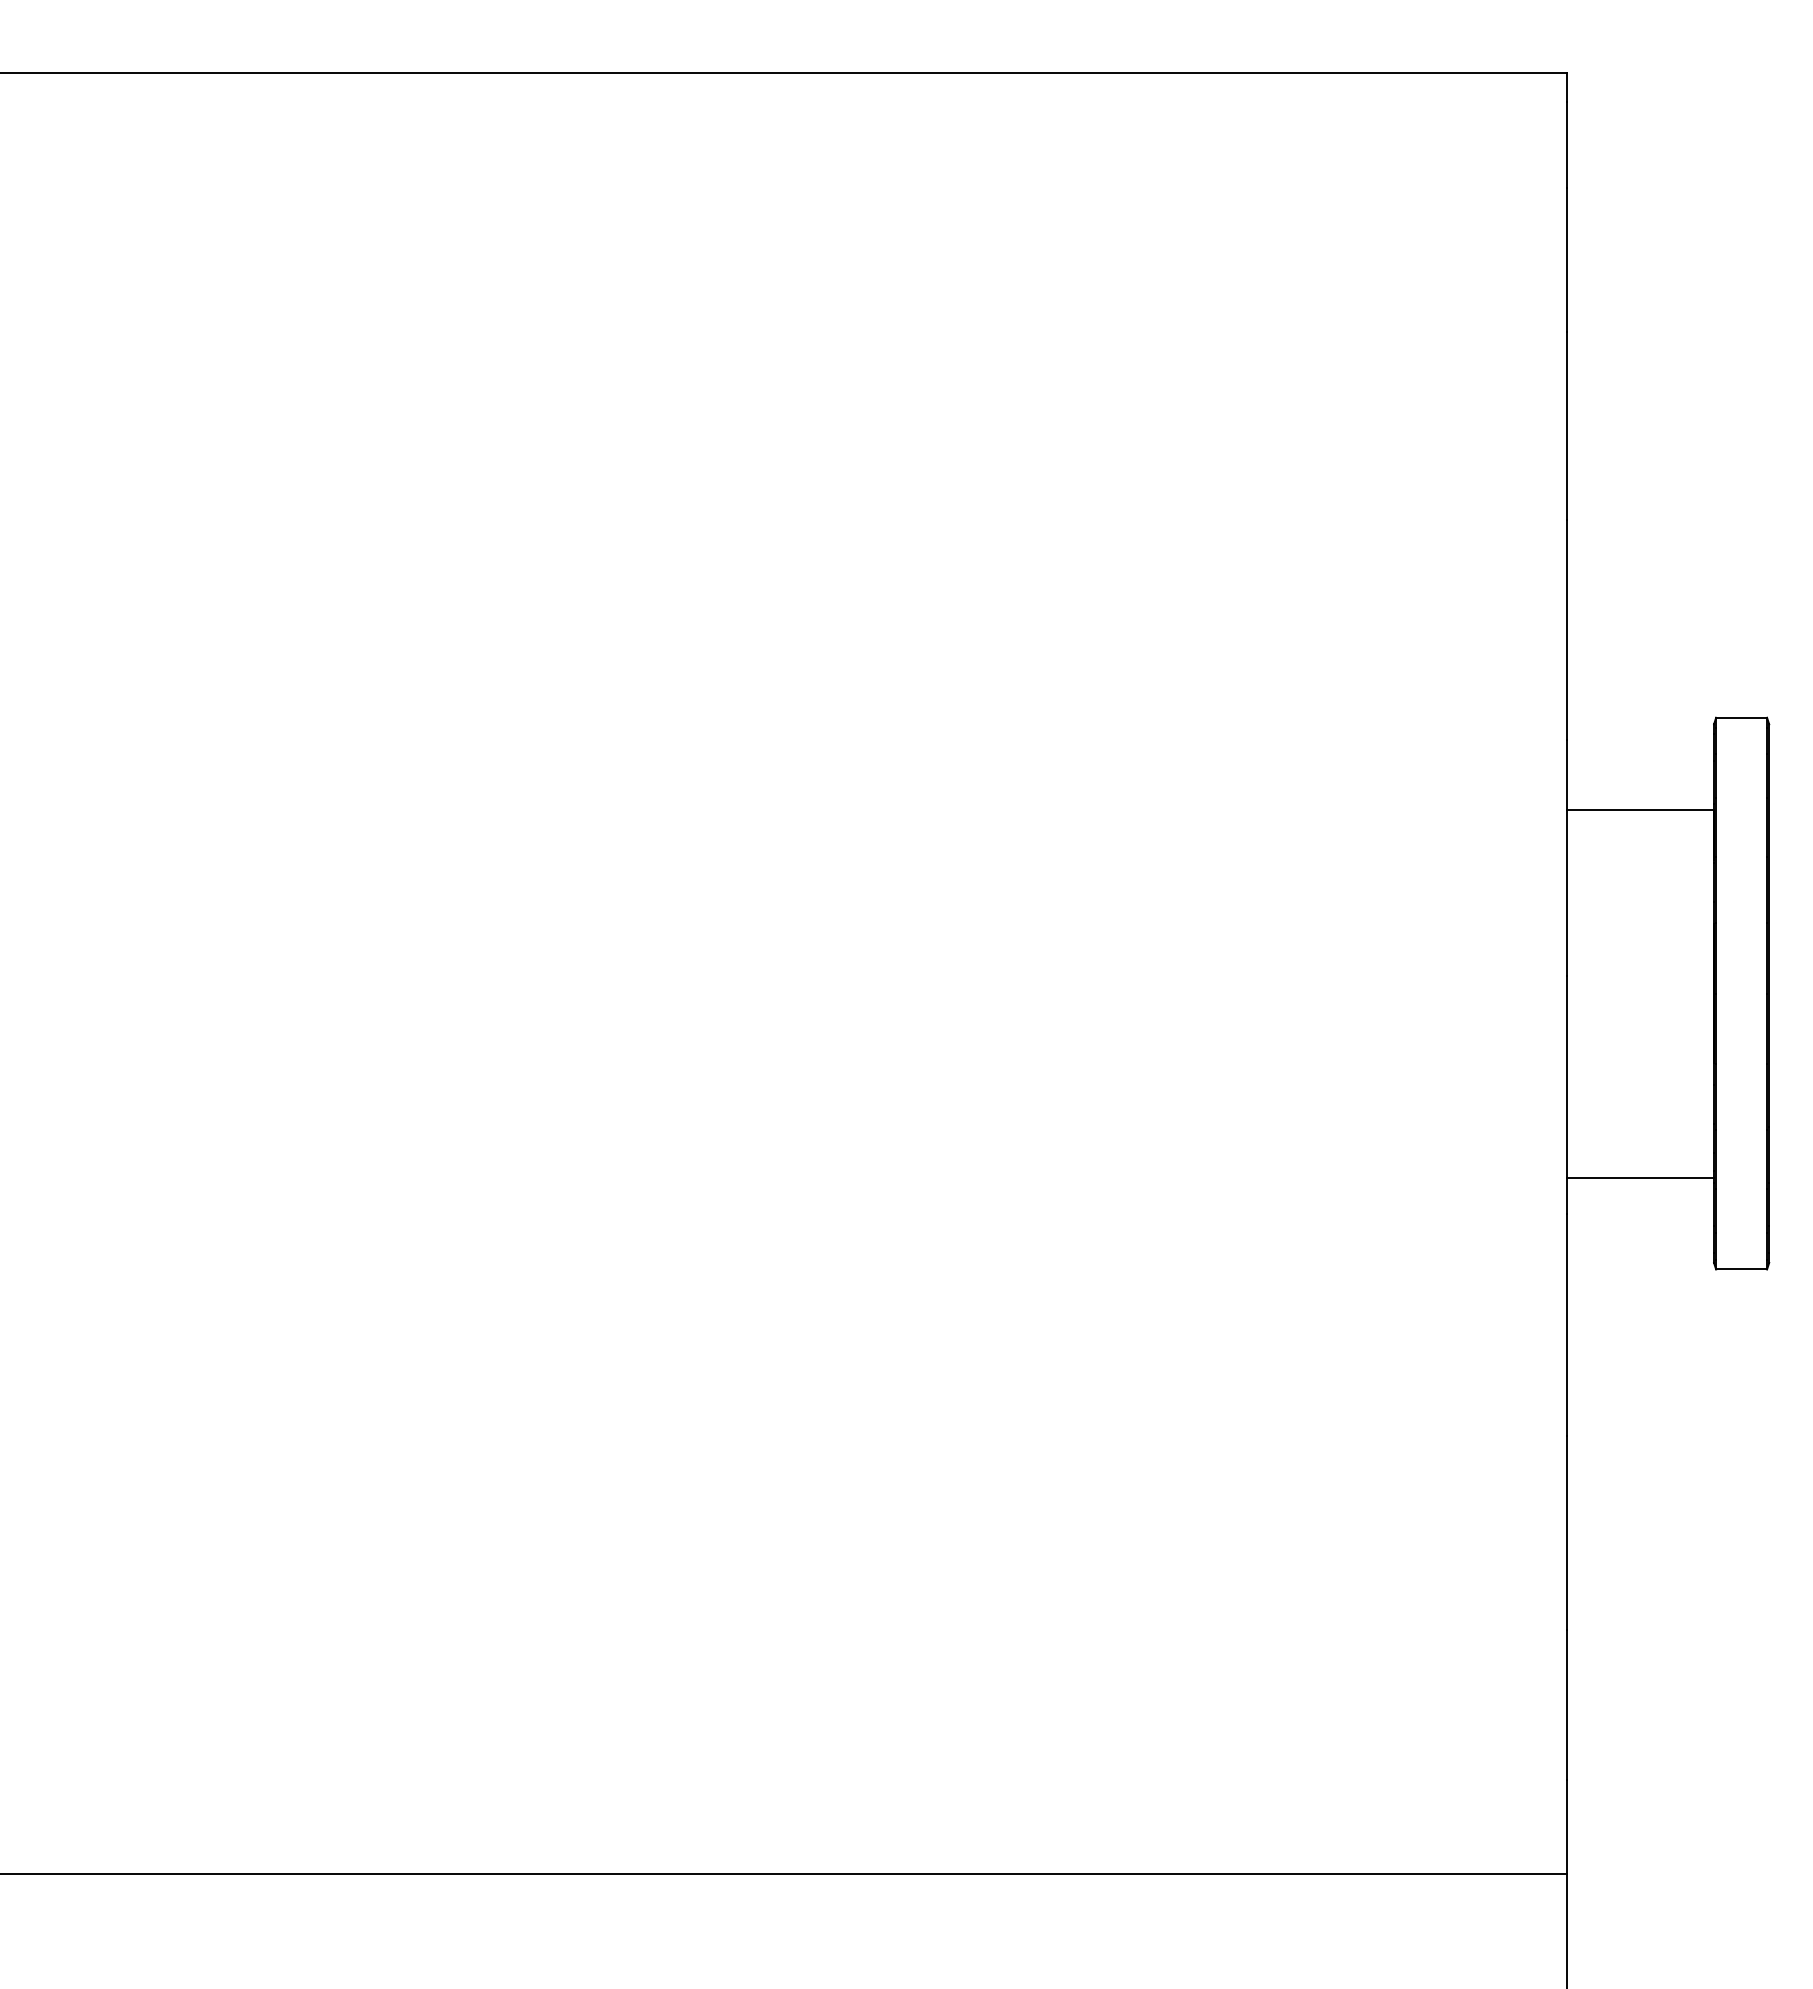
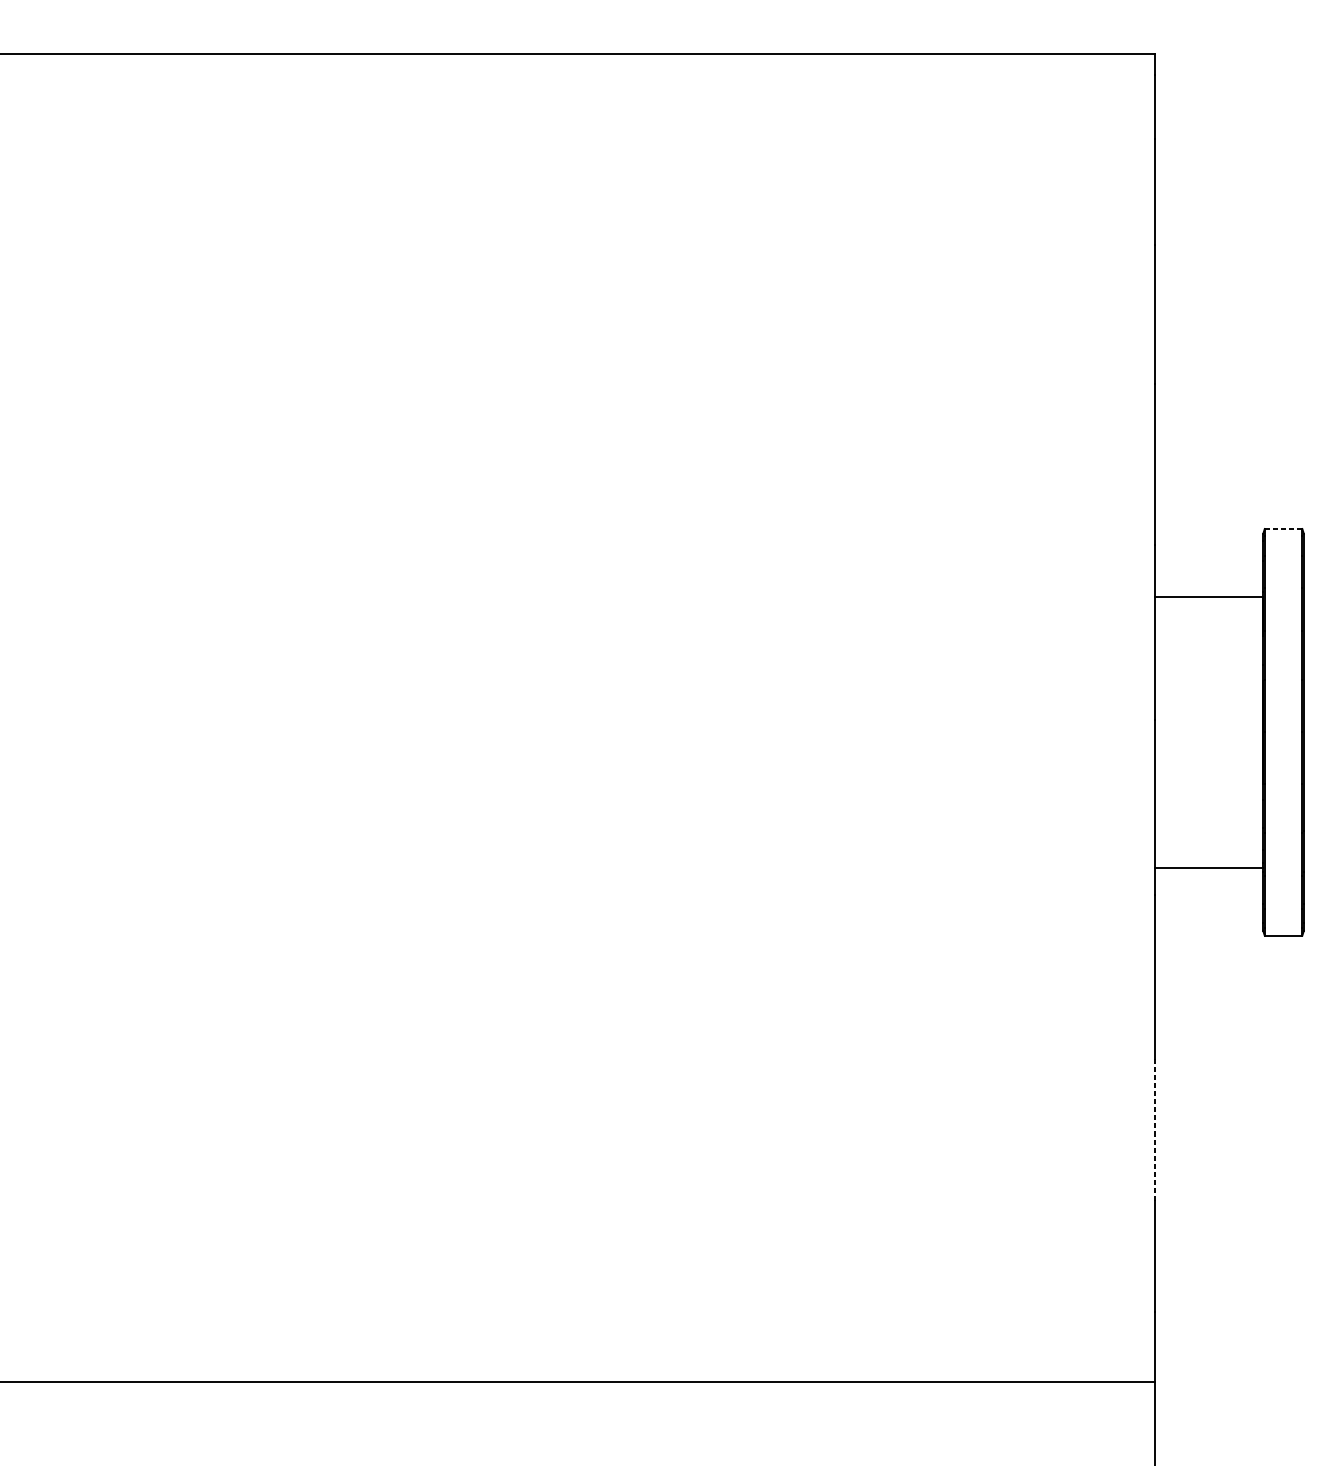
line: (1742, 717) -> (1284, 528), solid -> dashed
line: (1566, 1533) -> (1154, 1130), solid -> dashed

